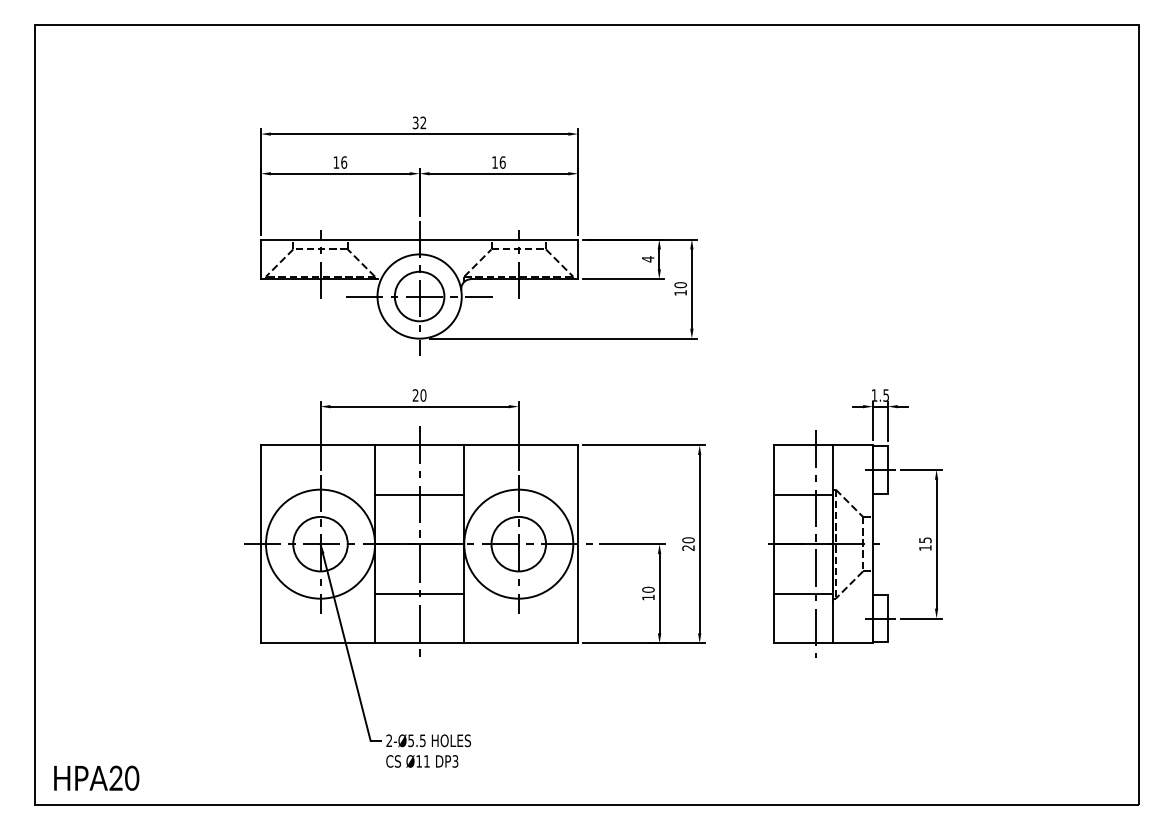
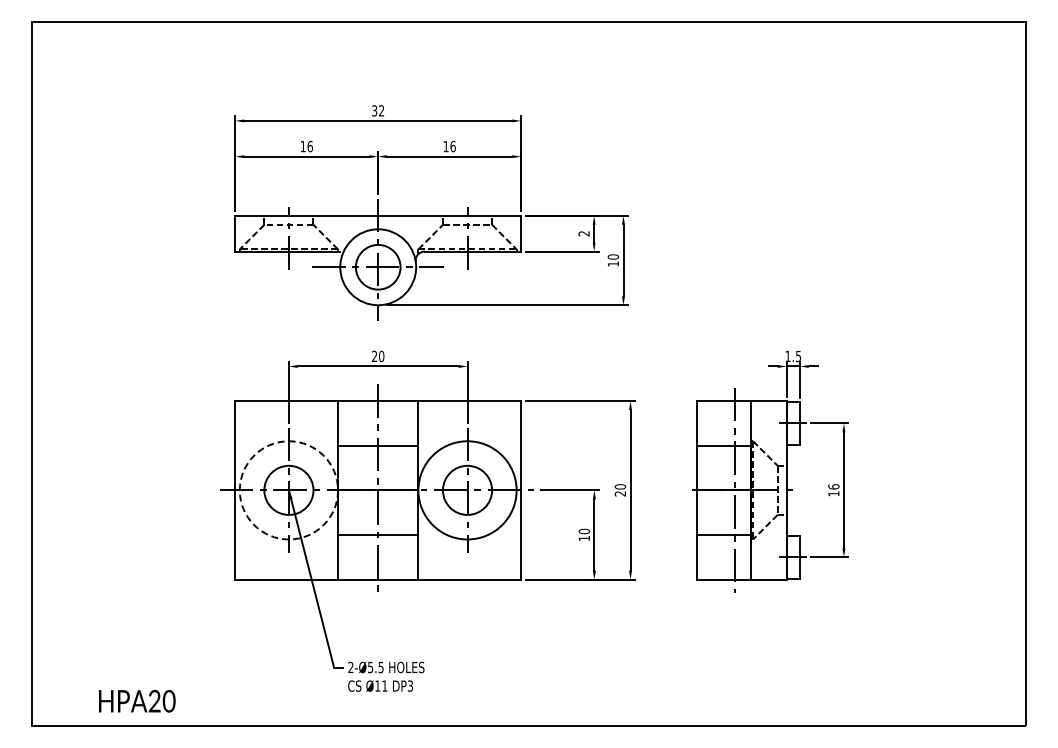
text: (647, 259) -> (583, 233), 4 -> 2
text: (924, 539) -> (833, 486), 15 -> 16
circle: (320, 544) -> (288, 490), solid -> dashed
text: (96, 778) -> (137, 701), moved

